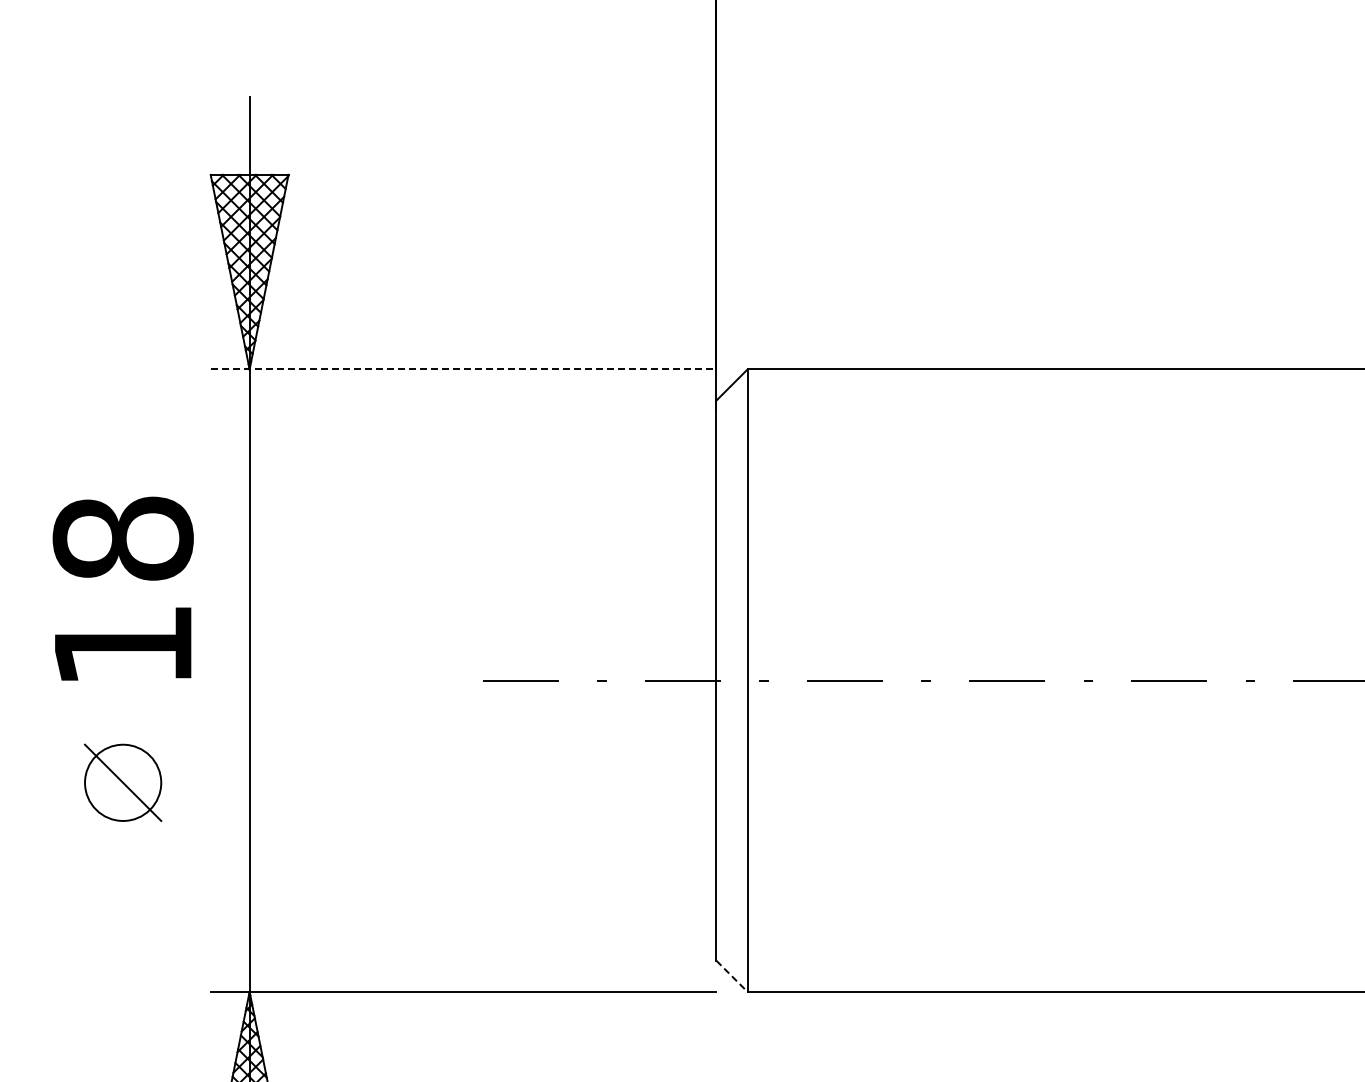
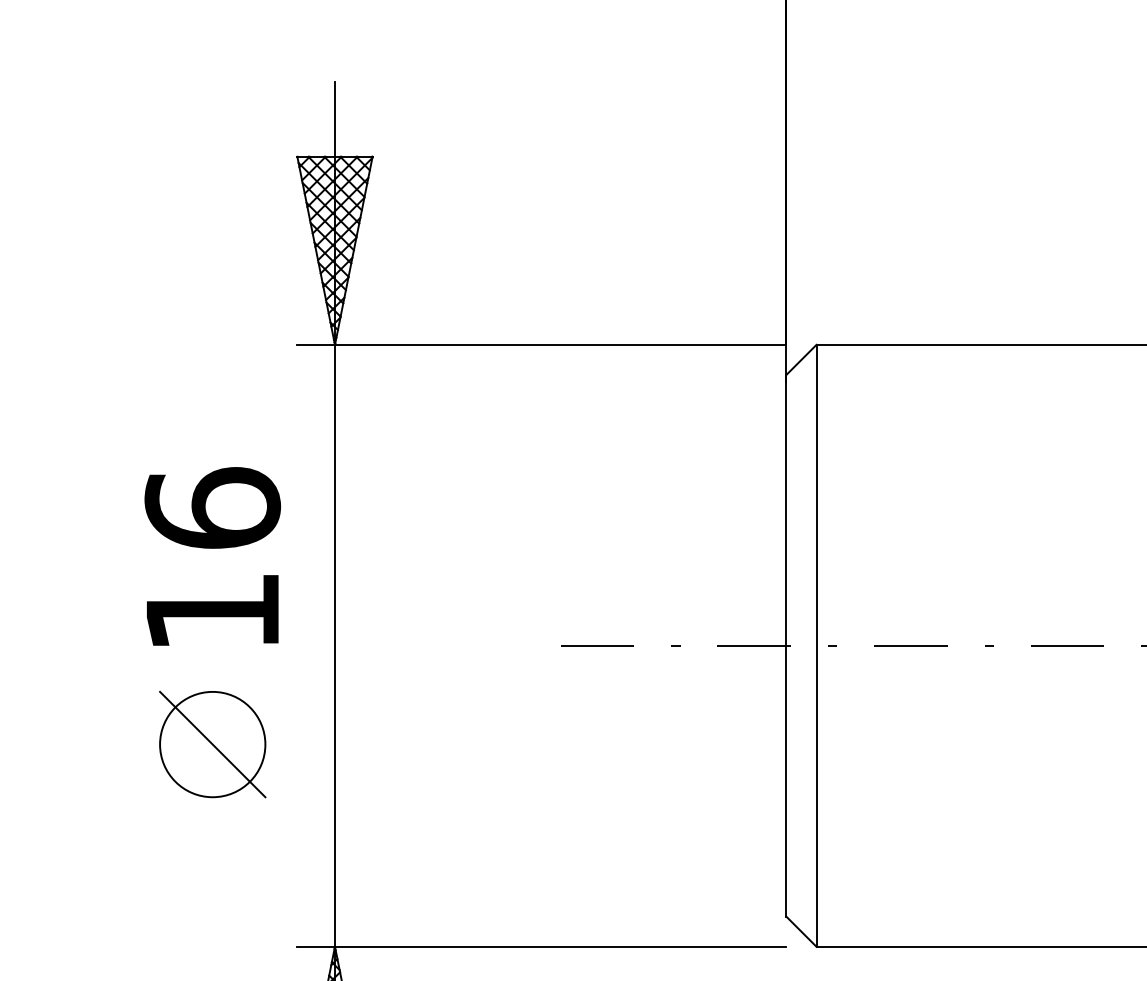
line: (463, 369) -> (541, 344), dashed -> solid
text: (122, 537) -> (212, 507), 18 -> 16
part: (122, 782) -> (212, 744), size x1.43
line: (732, 976) -> (801, 931), dashed -> solid

